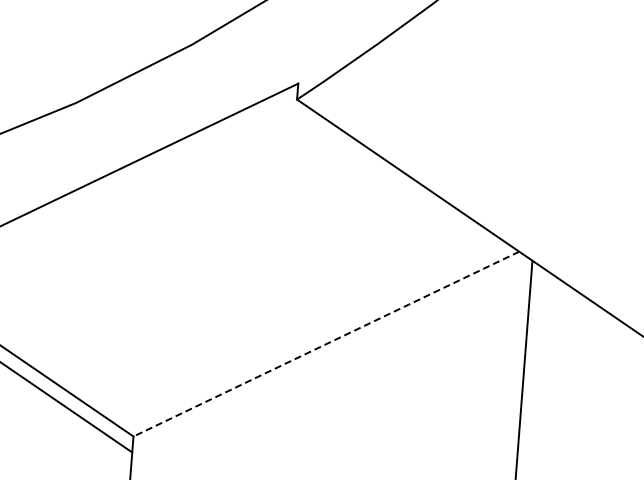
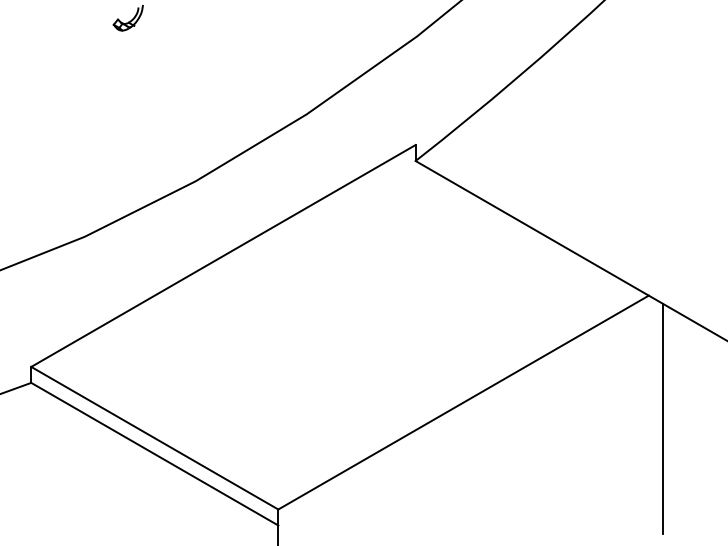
line: (326, 344) -> (463, 402), dashed -> solid

